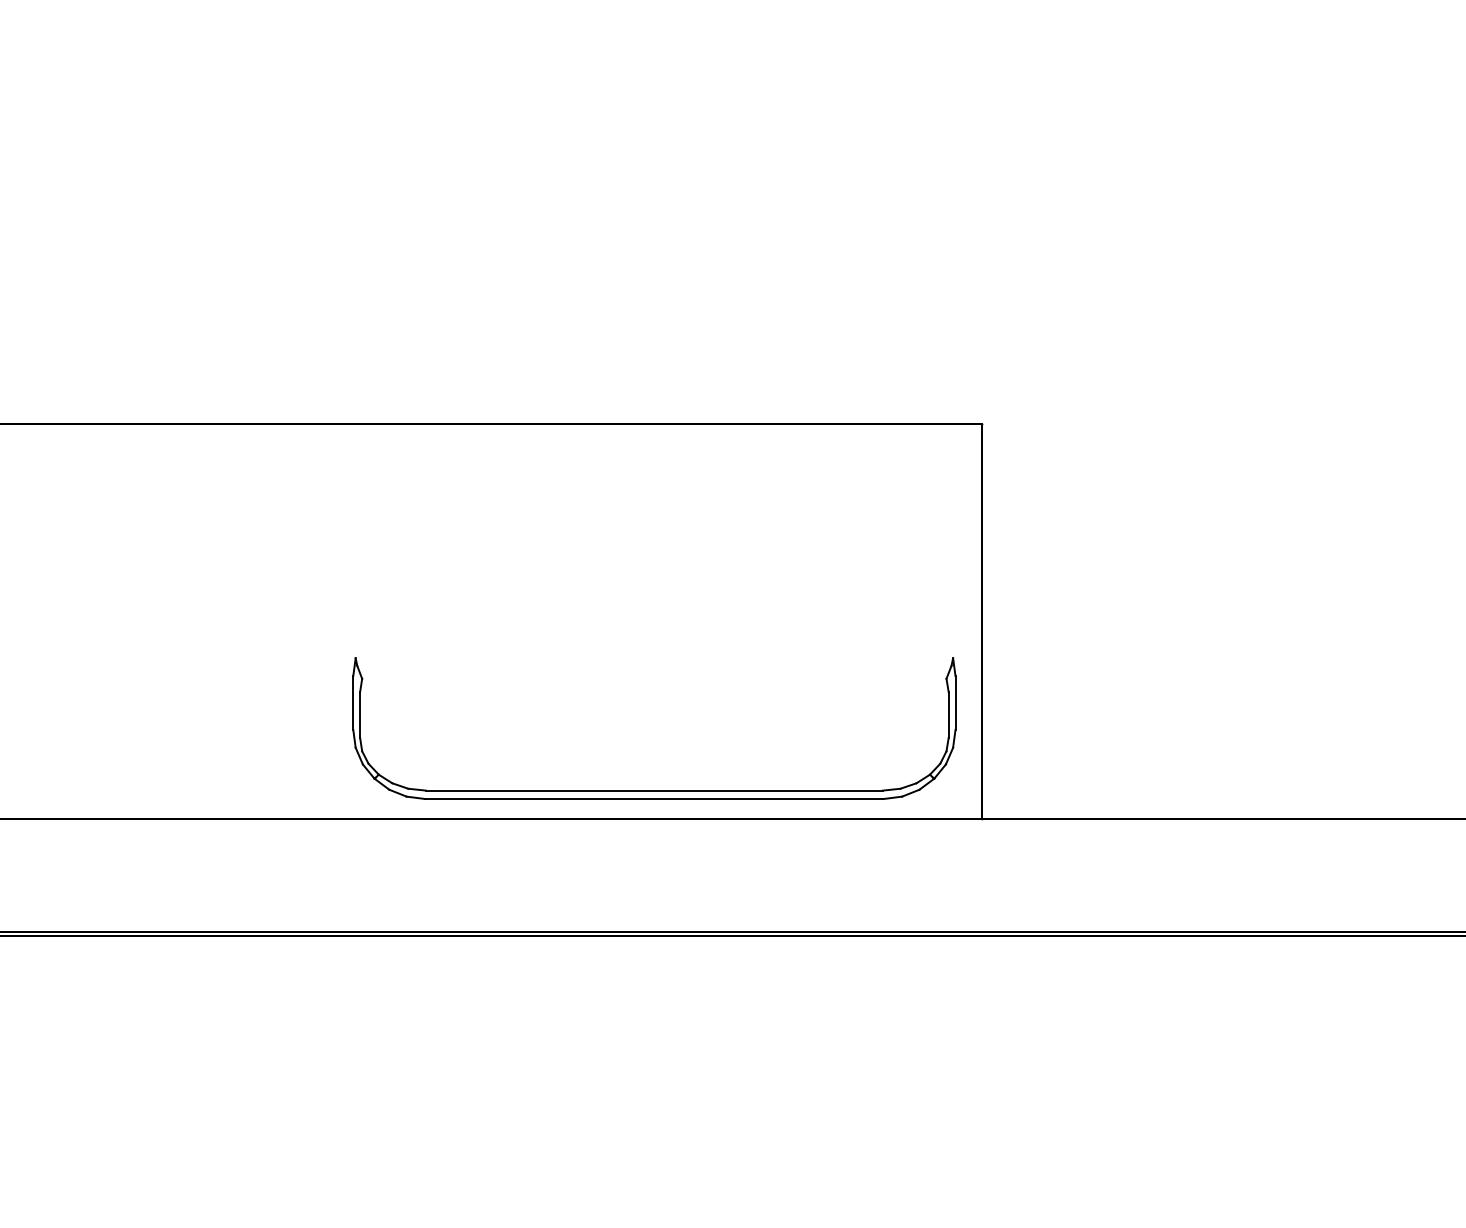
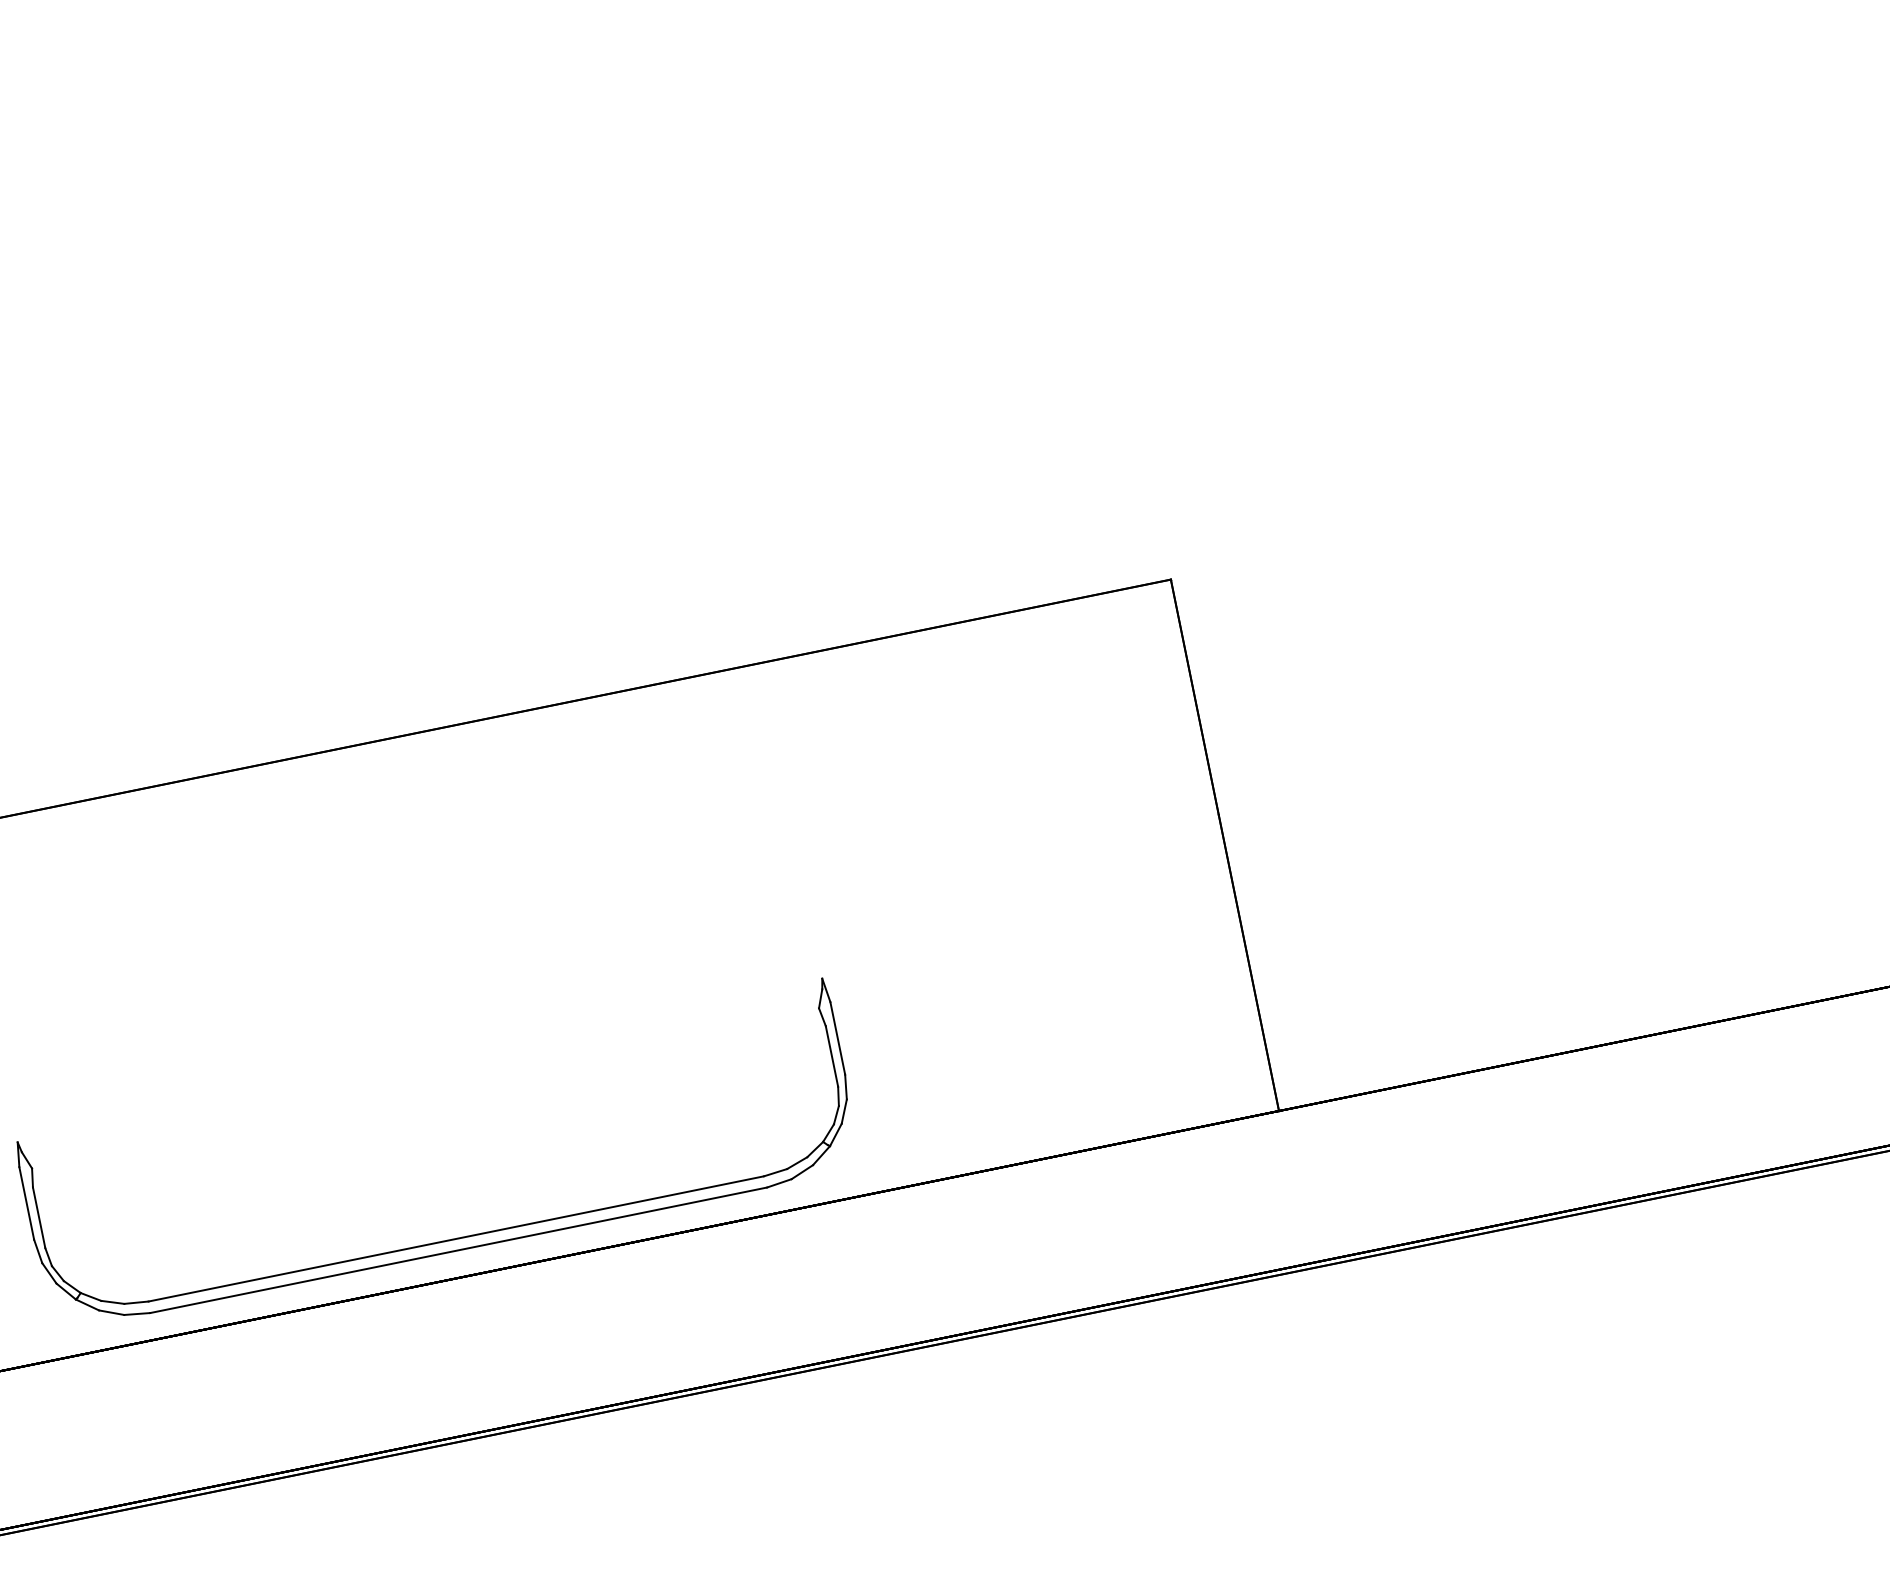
part: (654, 790) -> (456, 1238), moved

